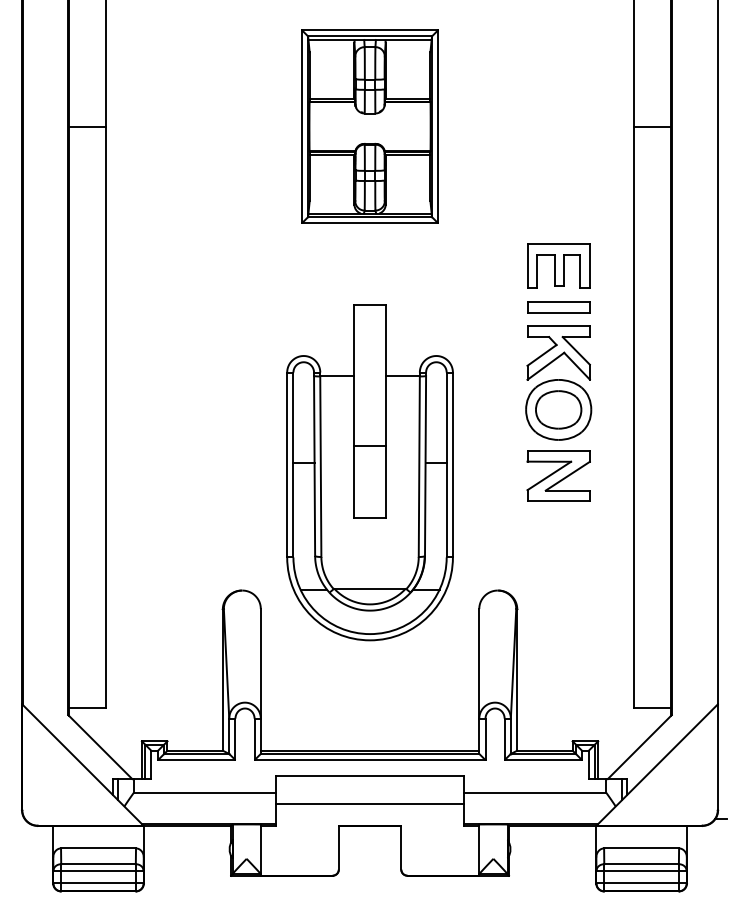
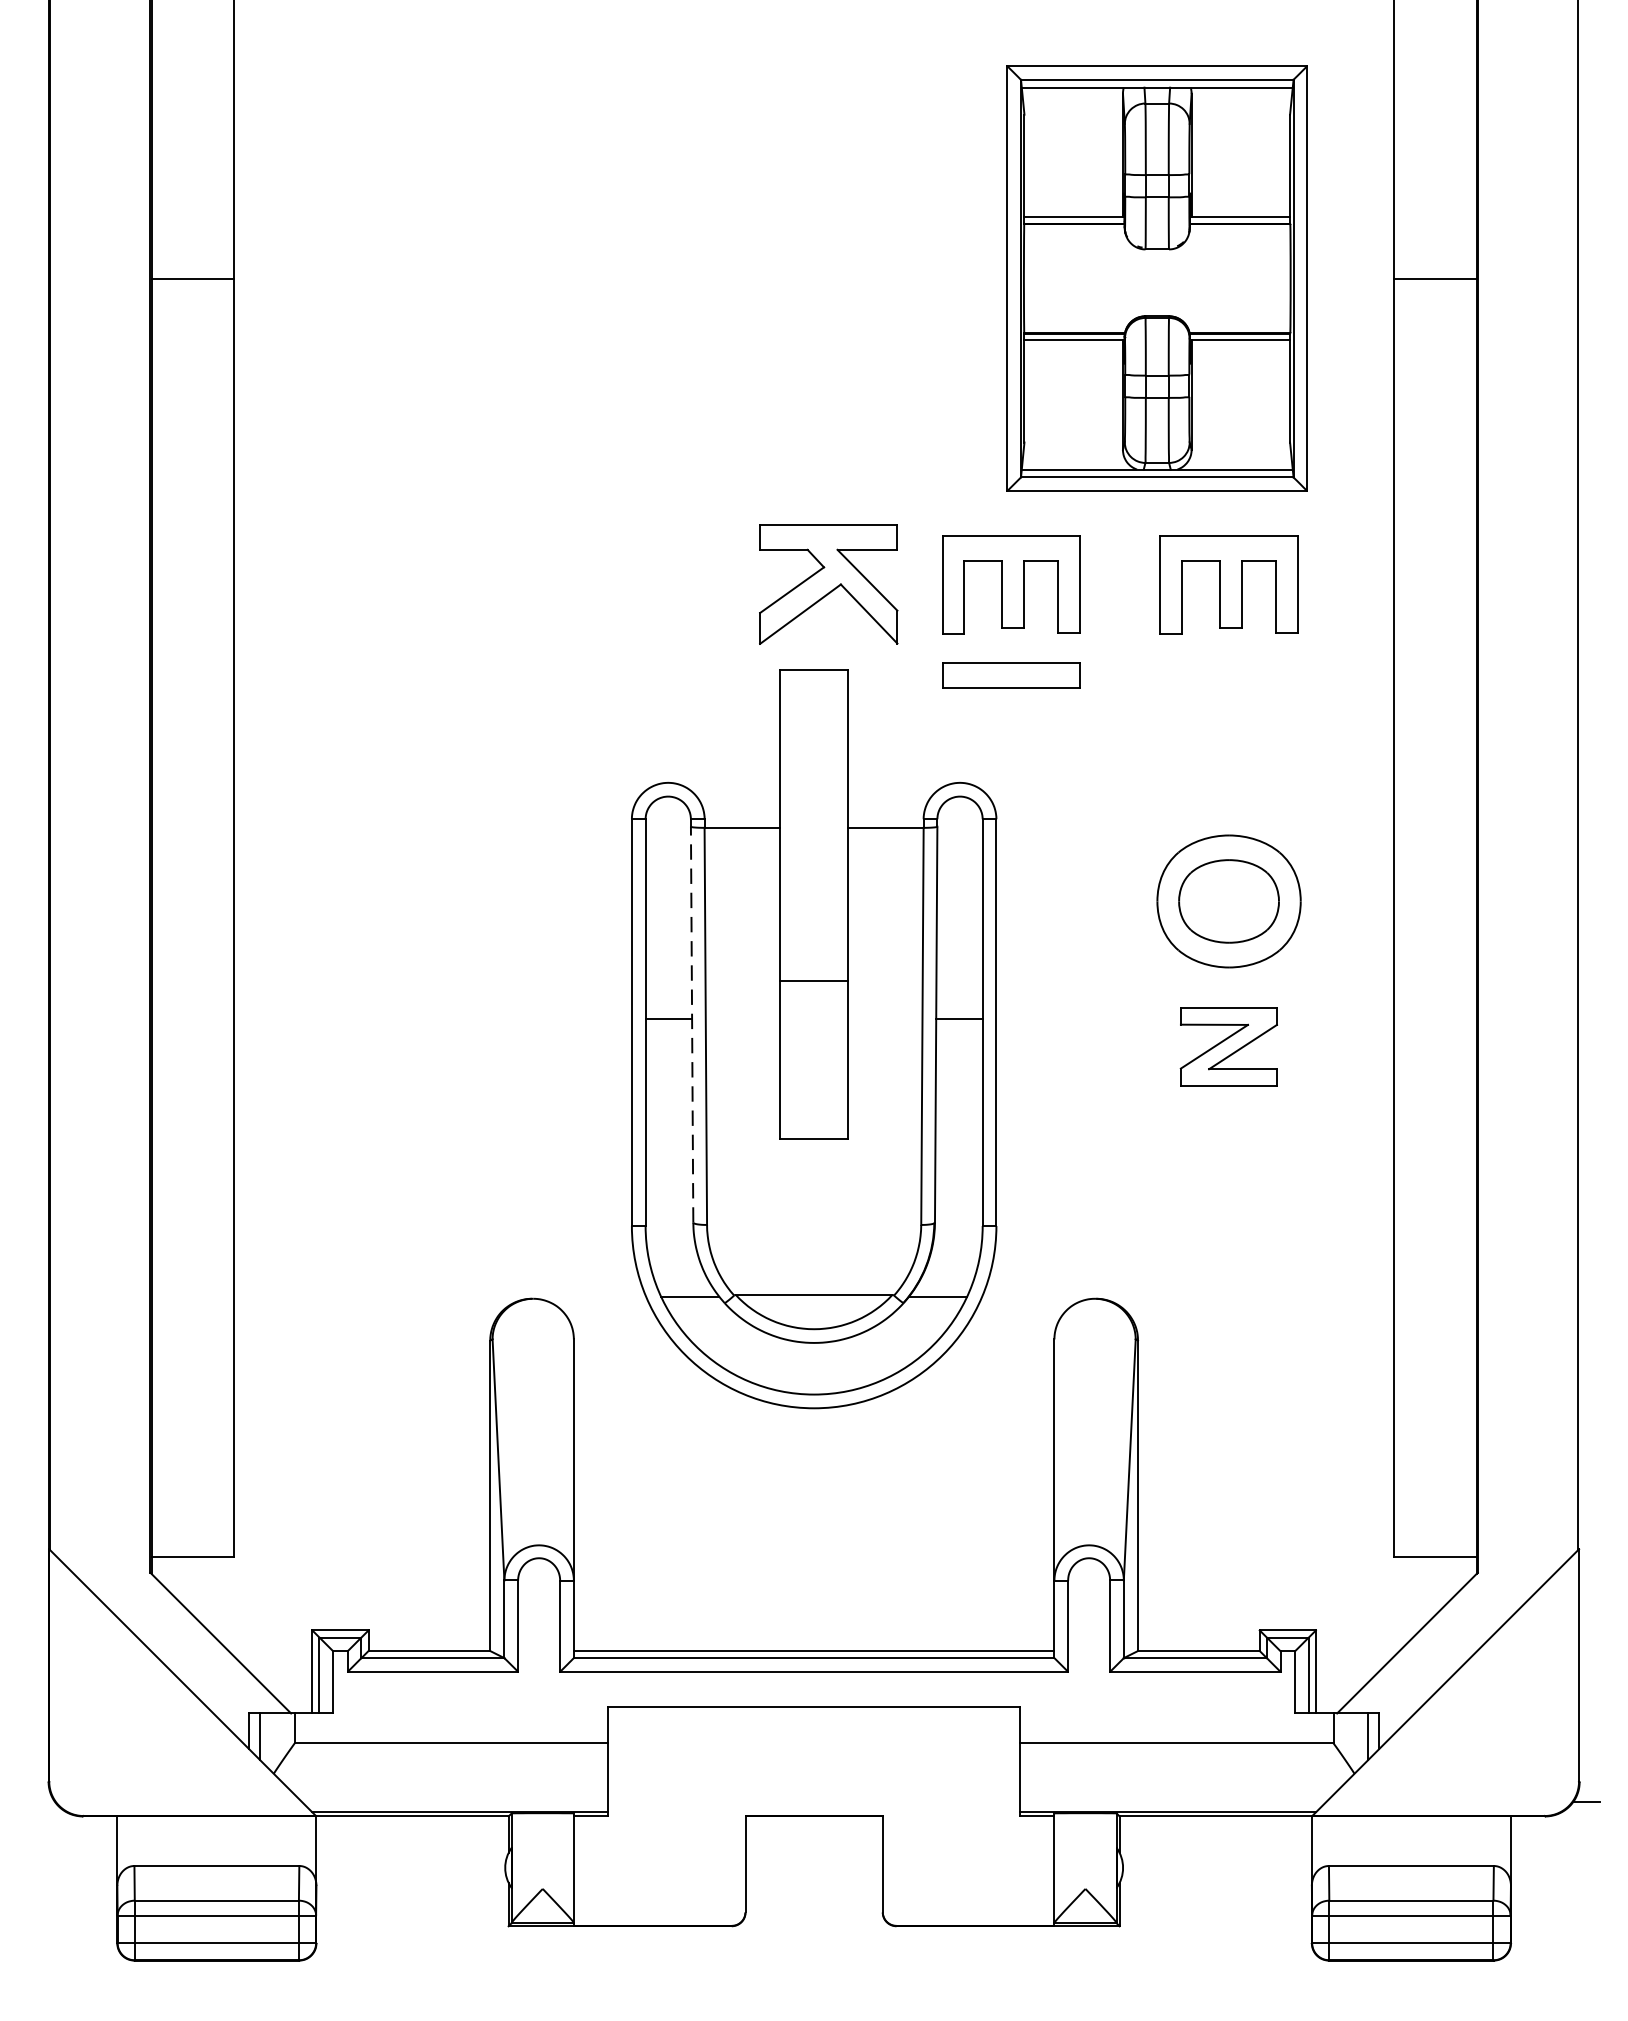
part: (369, 126) -> (1156, 278), moved
part: (459, 265) -> (1010, 583), added
part: (558, 307) -> (1010, 676), moved
part: (558, 352) -> (828, 583), moved
line: (314, 465) -> (691, 1023), solid -> dashed
part: (558, 475) -> (1228, 1045), size x0.7
line: (369, 804) -> (812, 1769), removed

